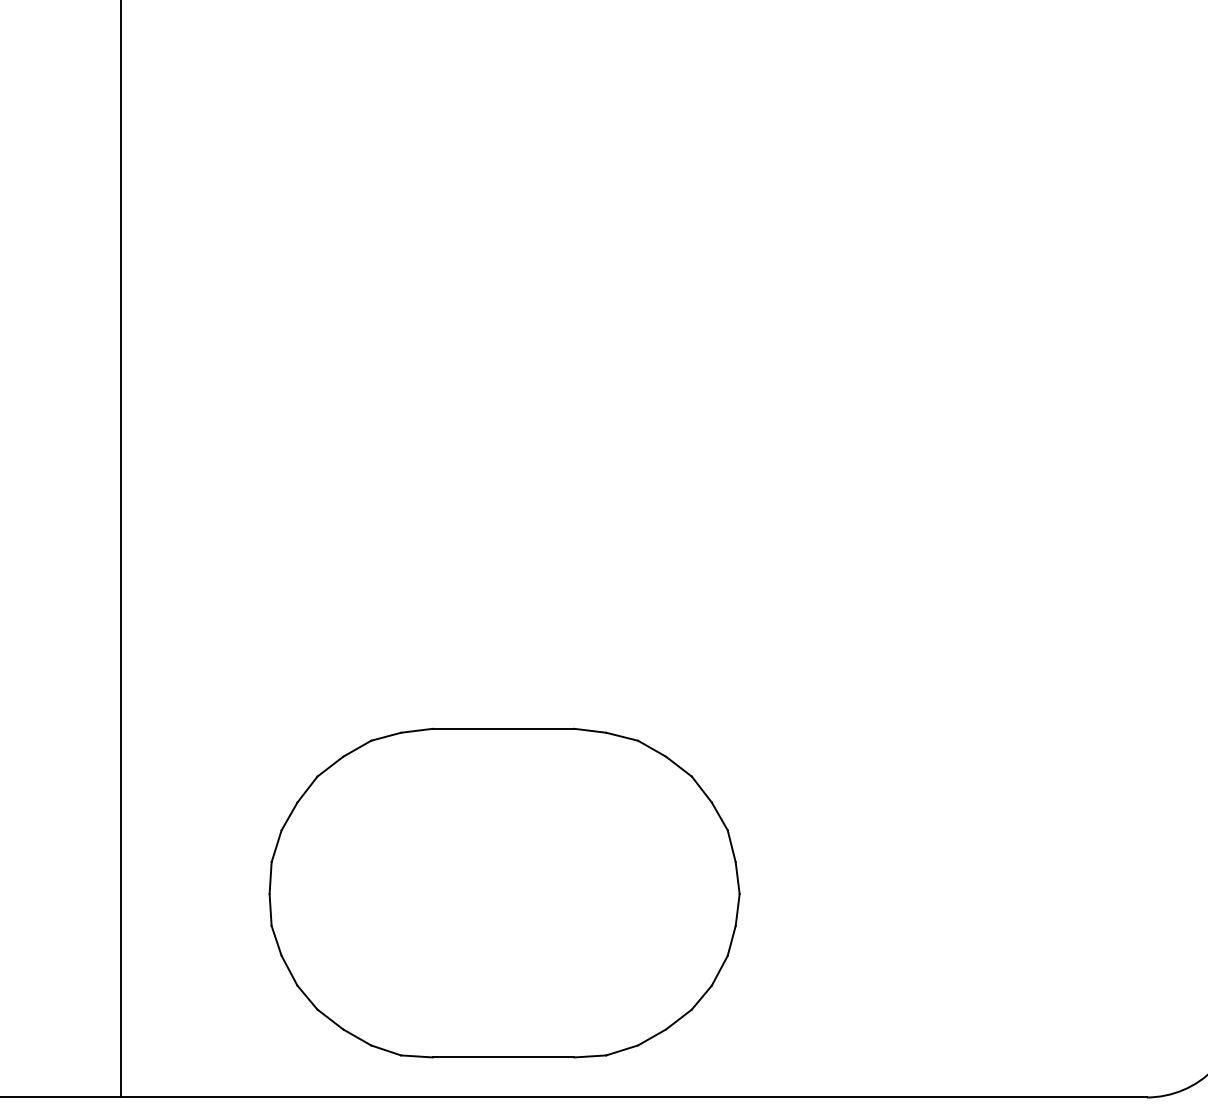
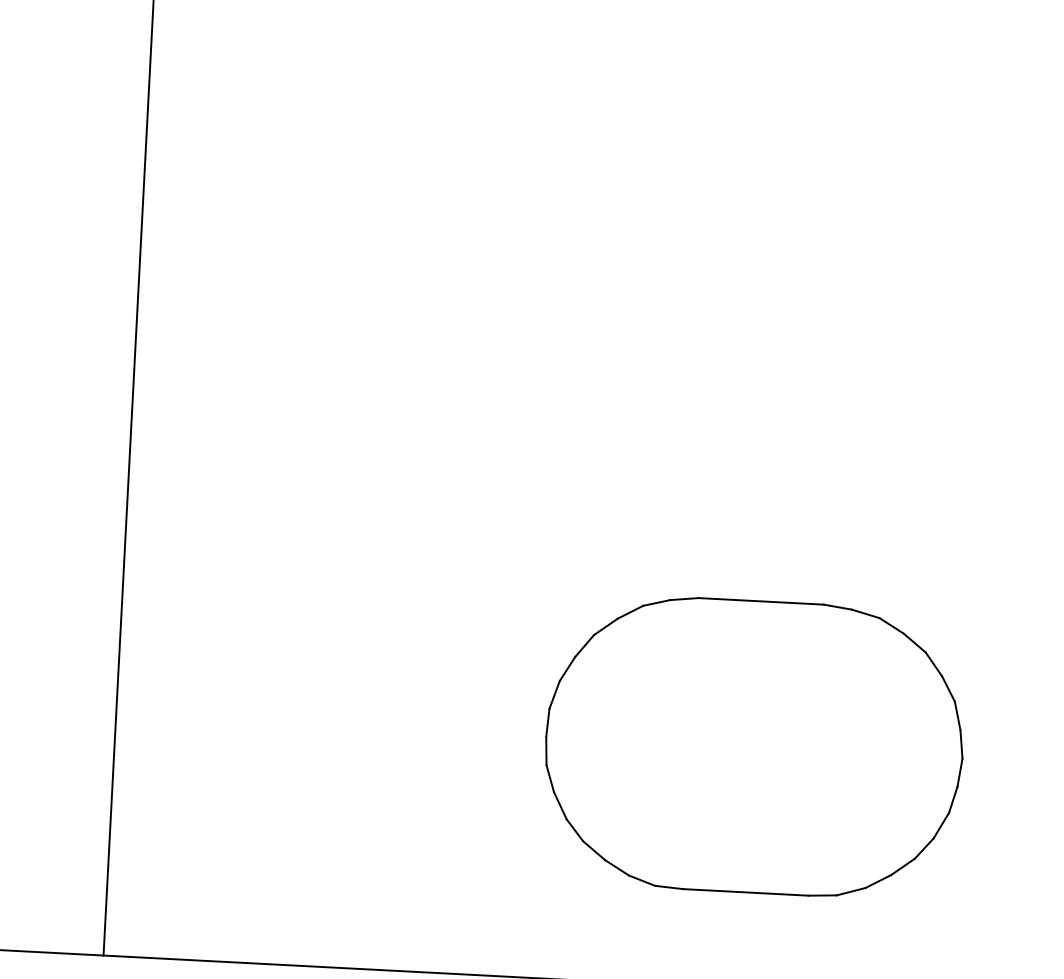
part: (504, 892) -> (754, 746), moved

